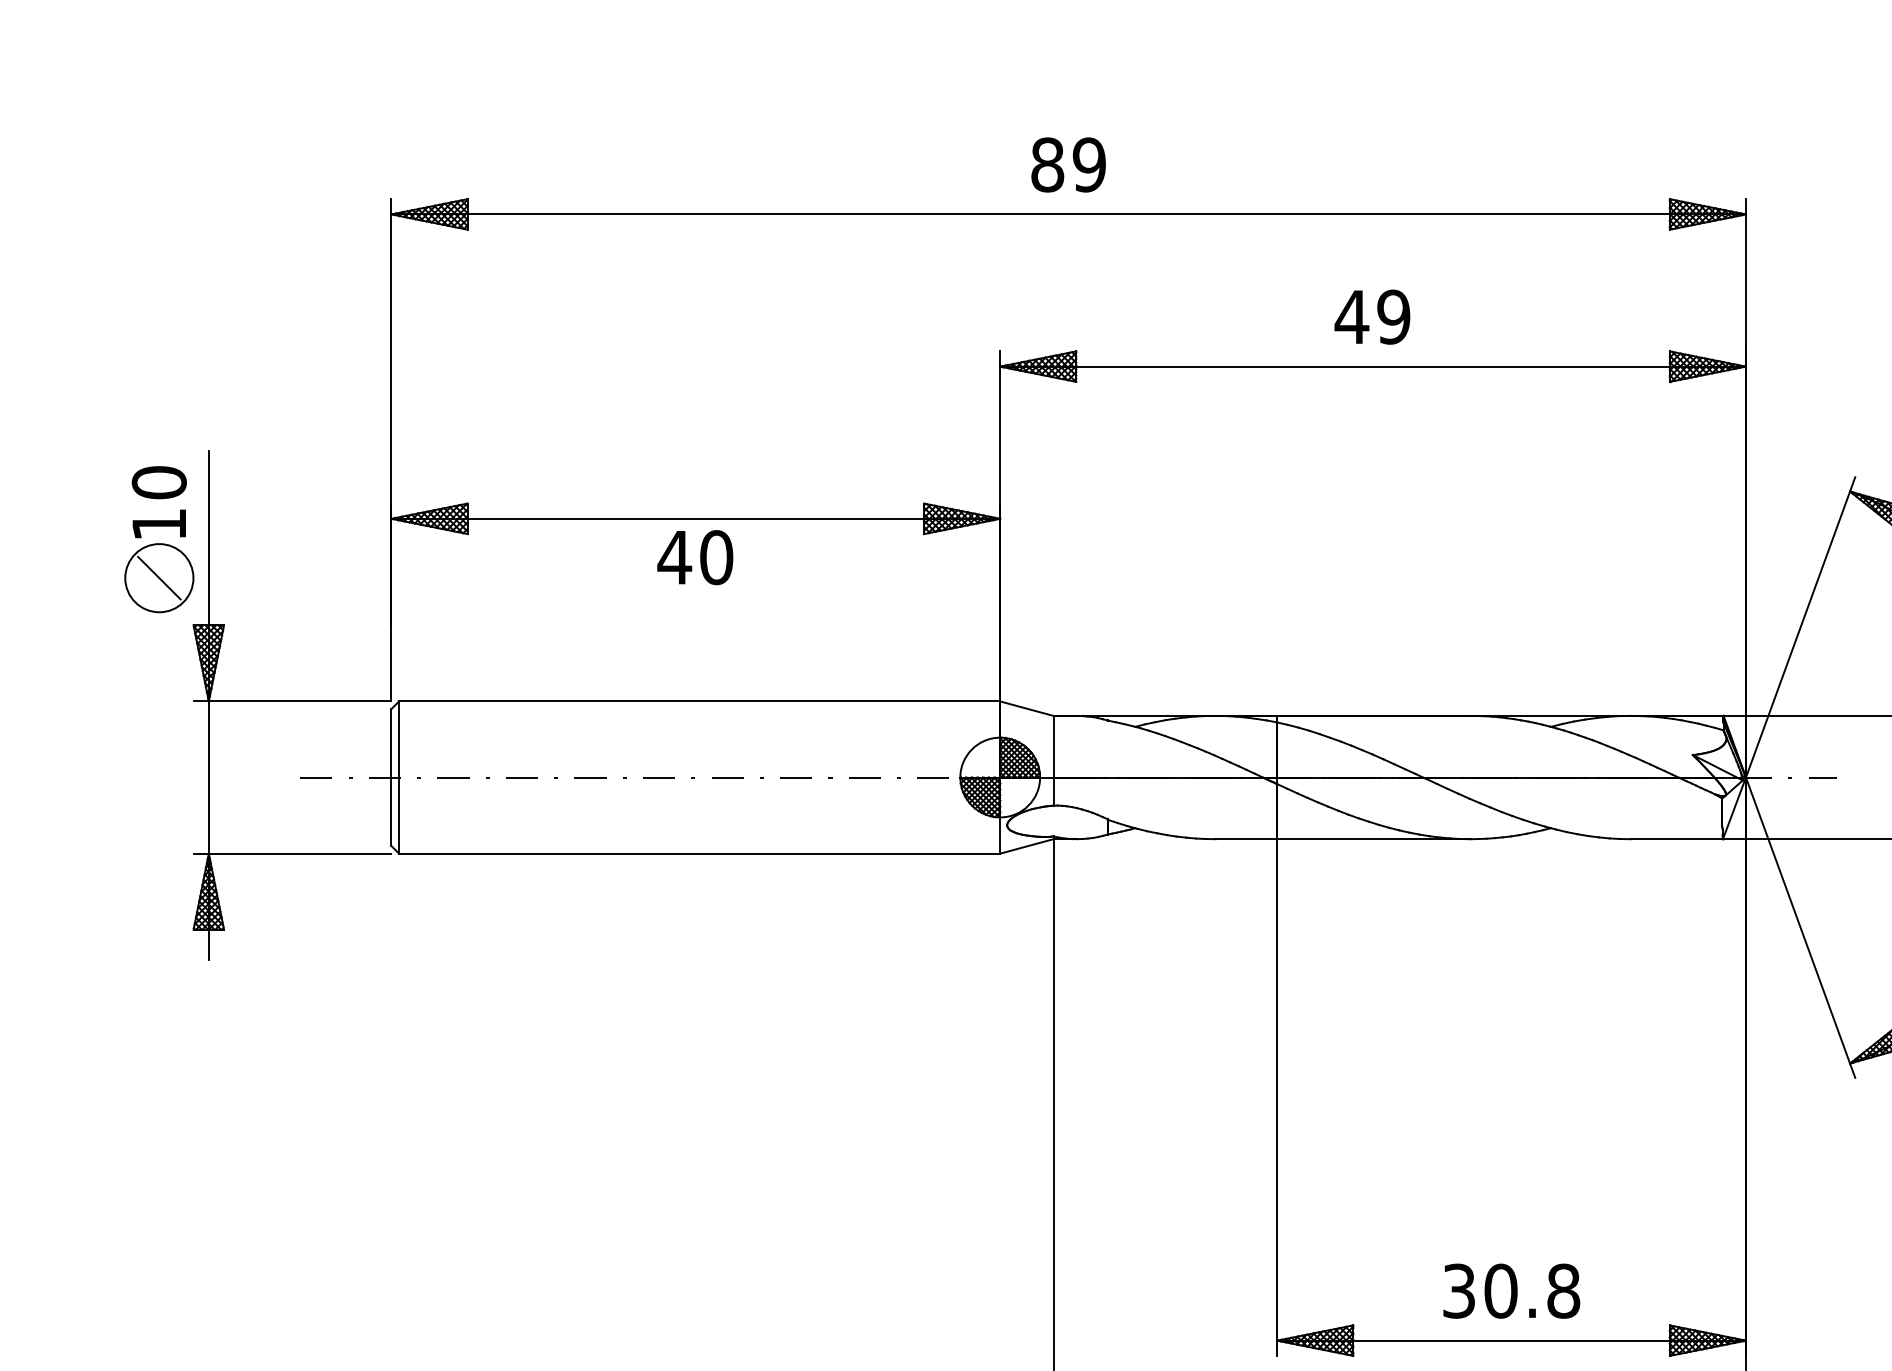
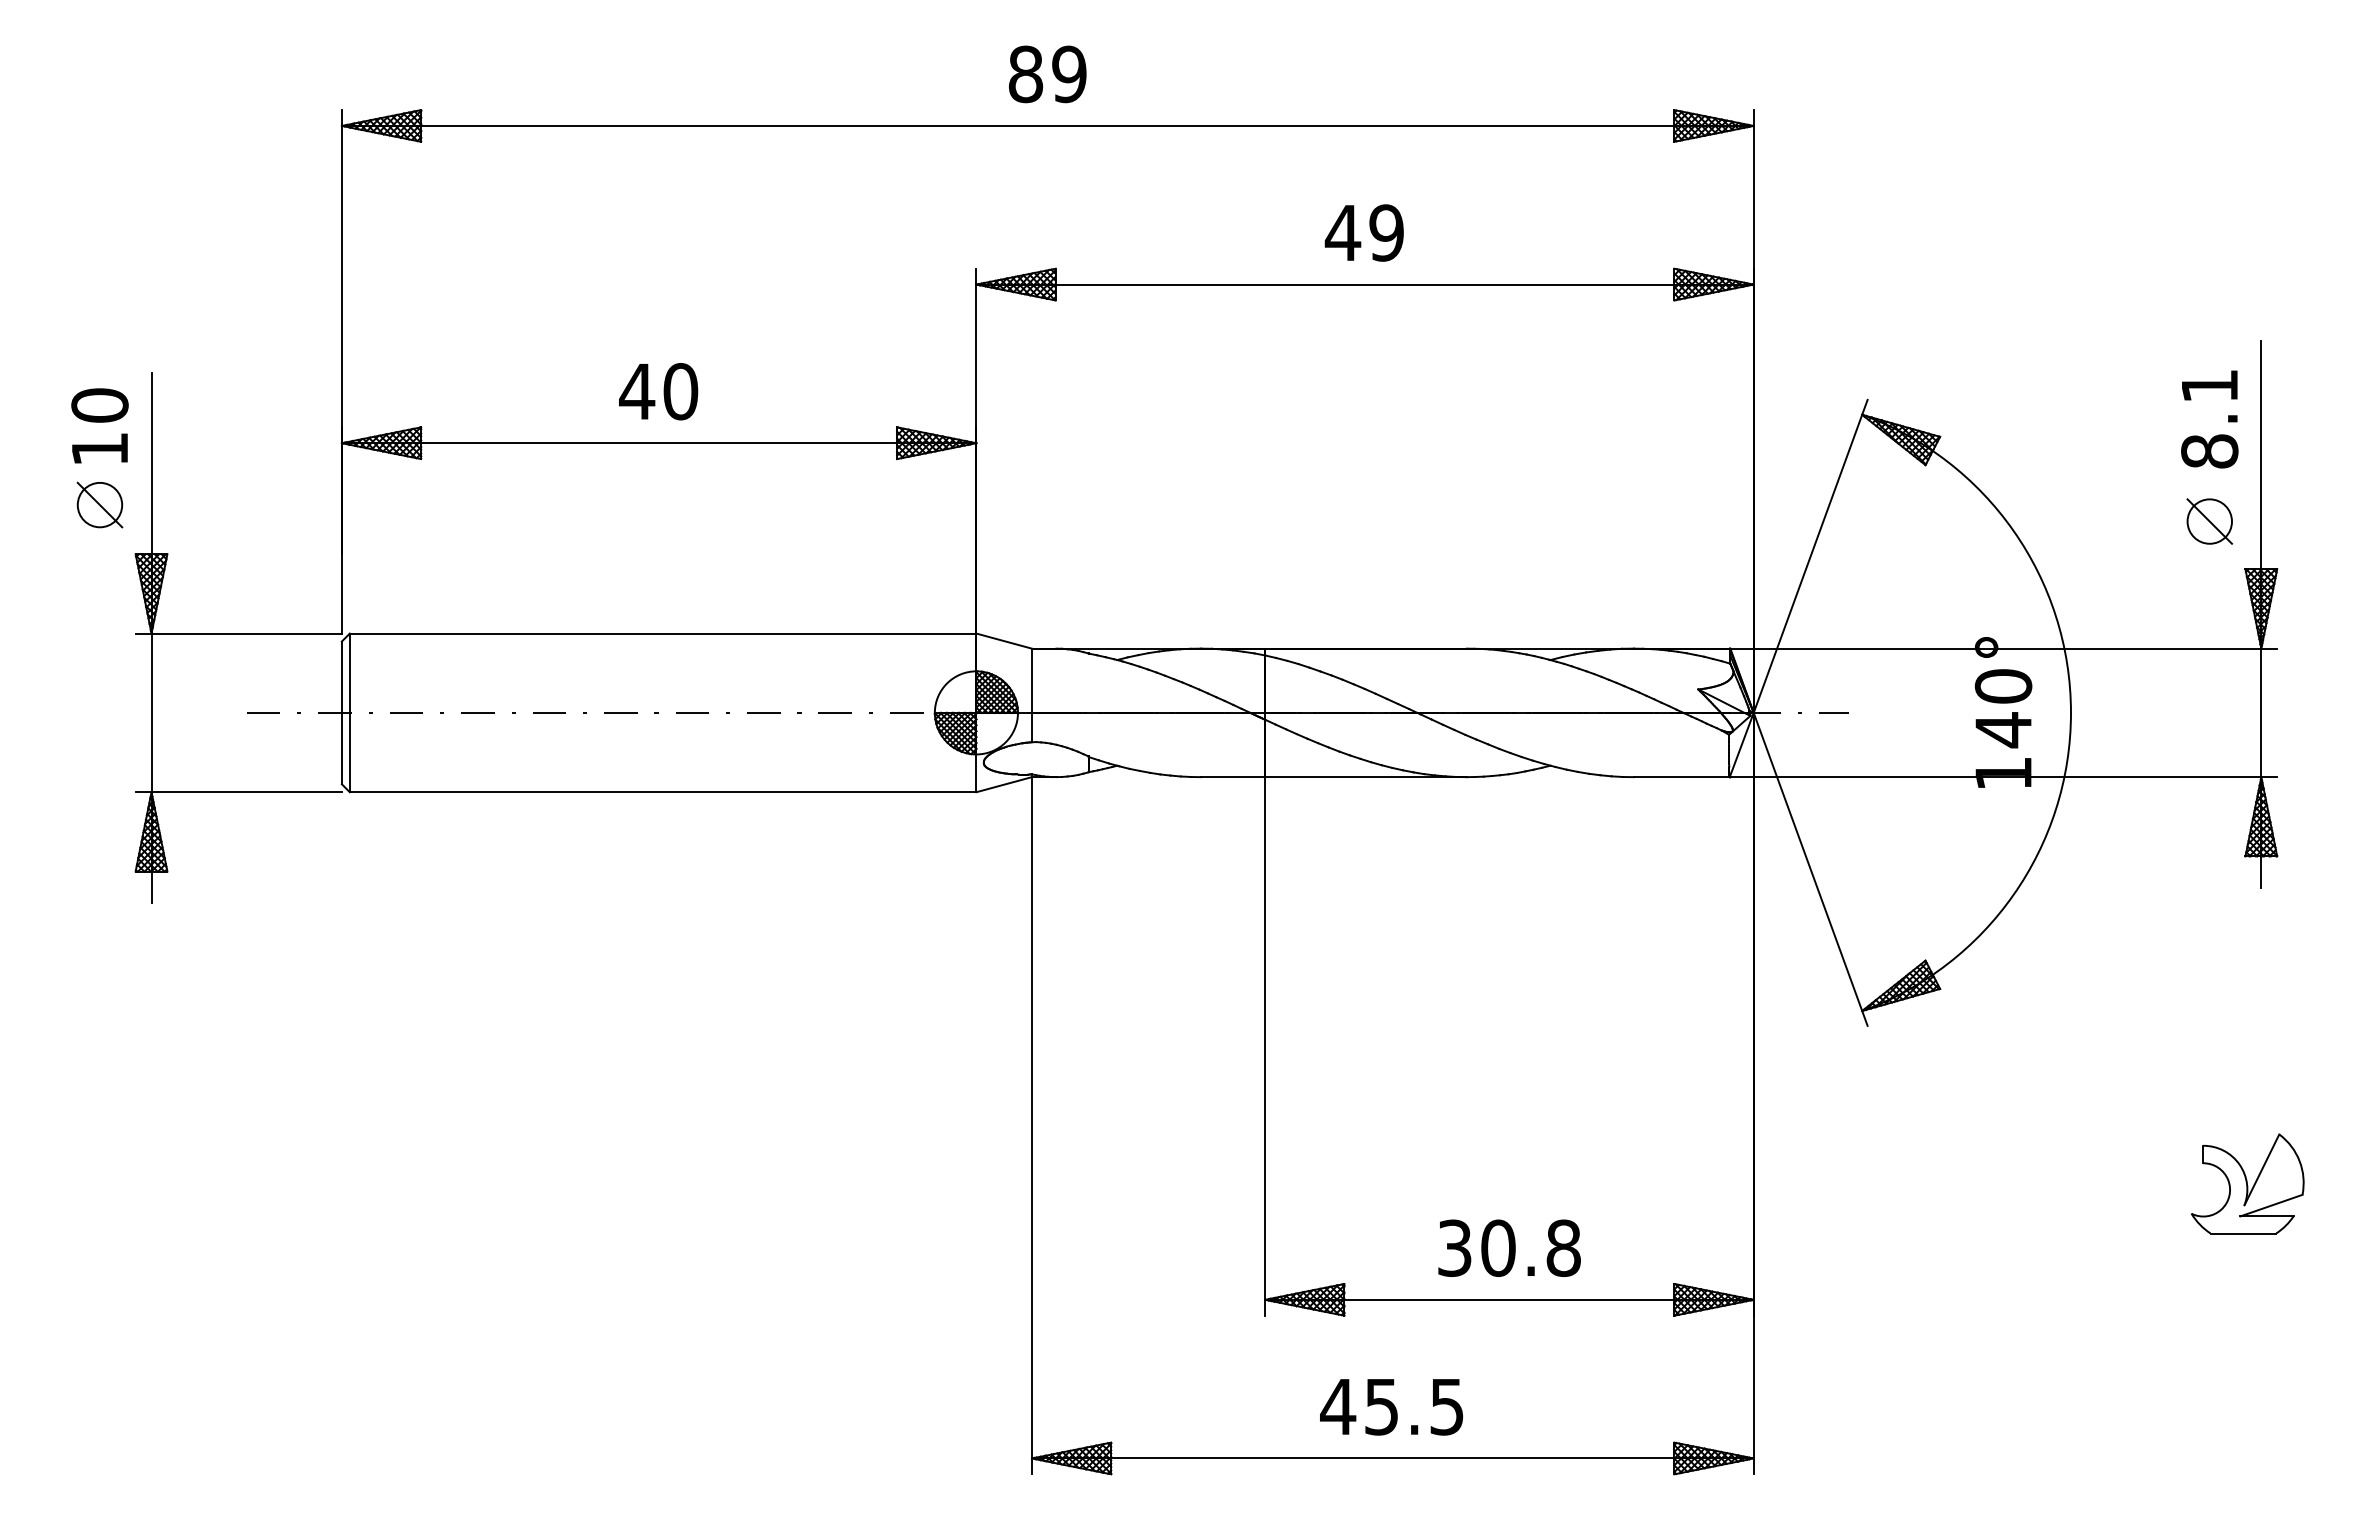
text: (695, 557) -> (658, 391), moved
circle: (158, 577) -> (99, 504), size x0.62

